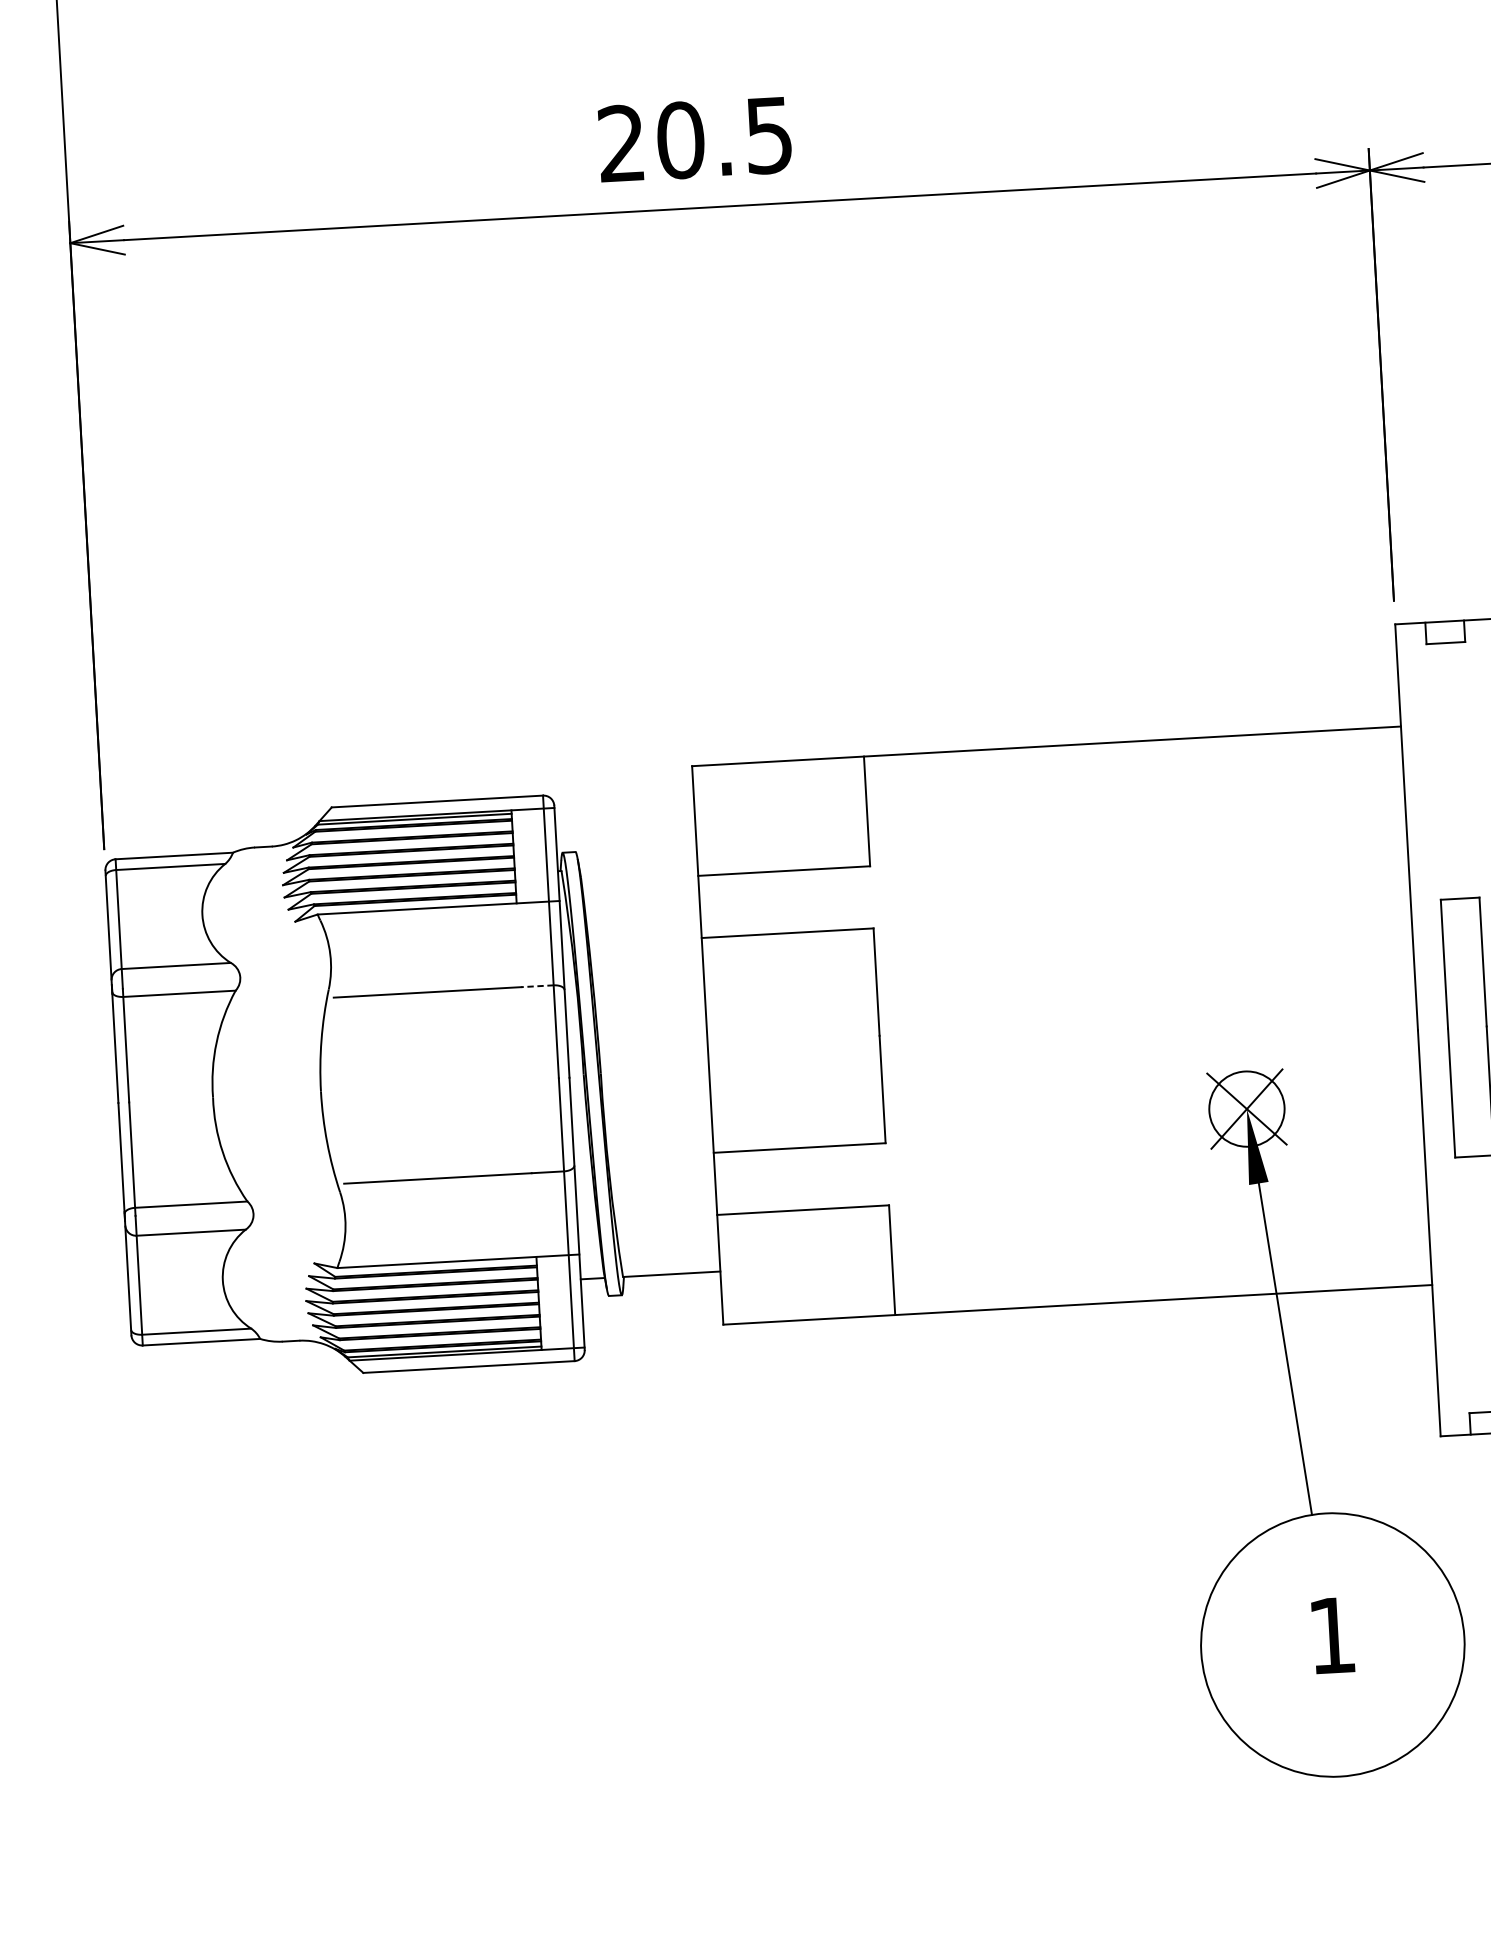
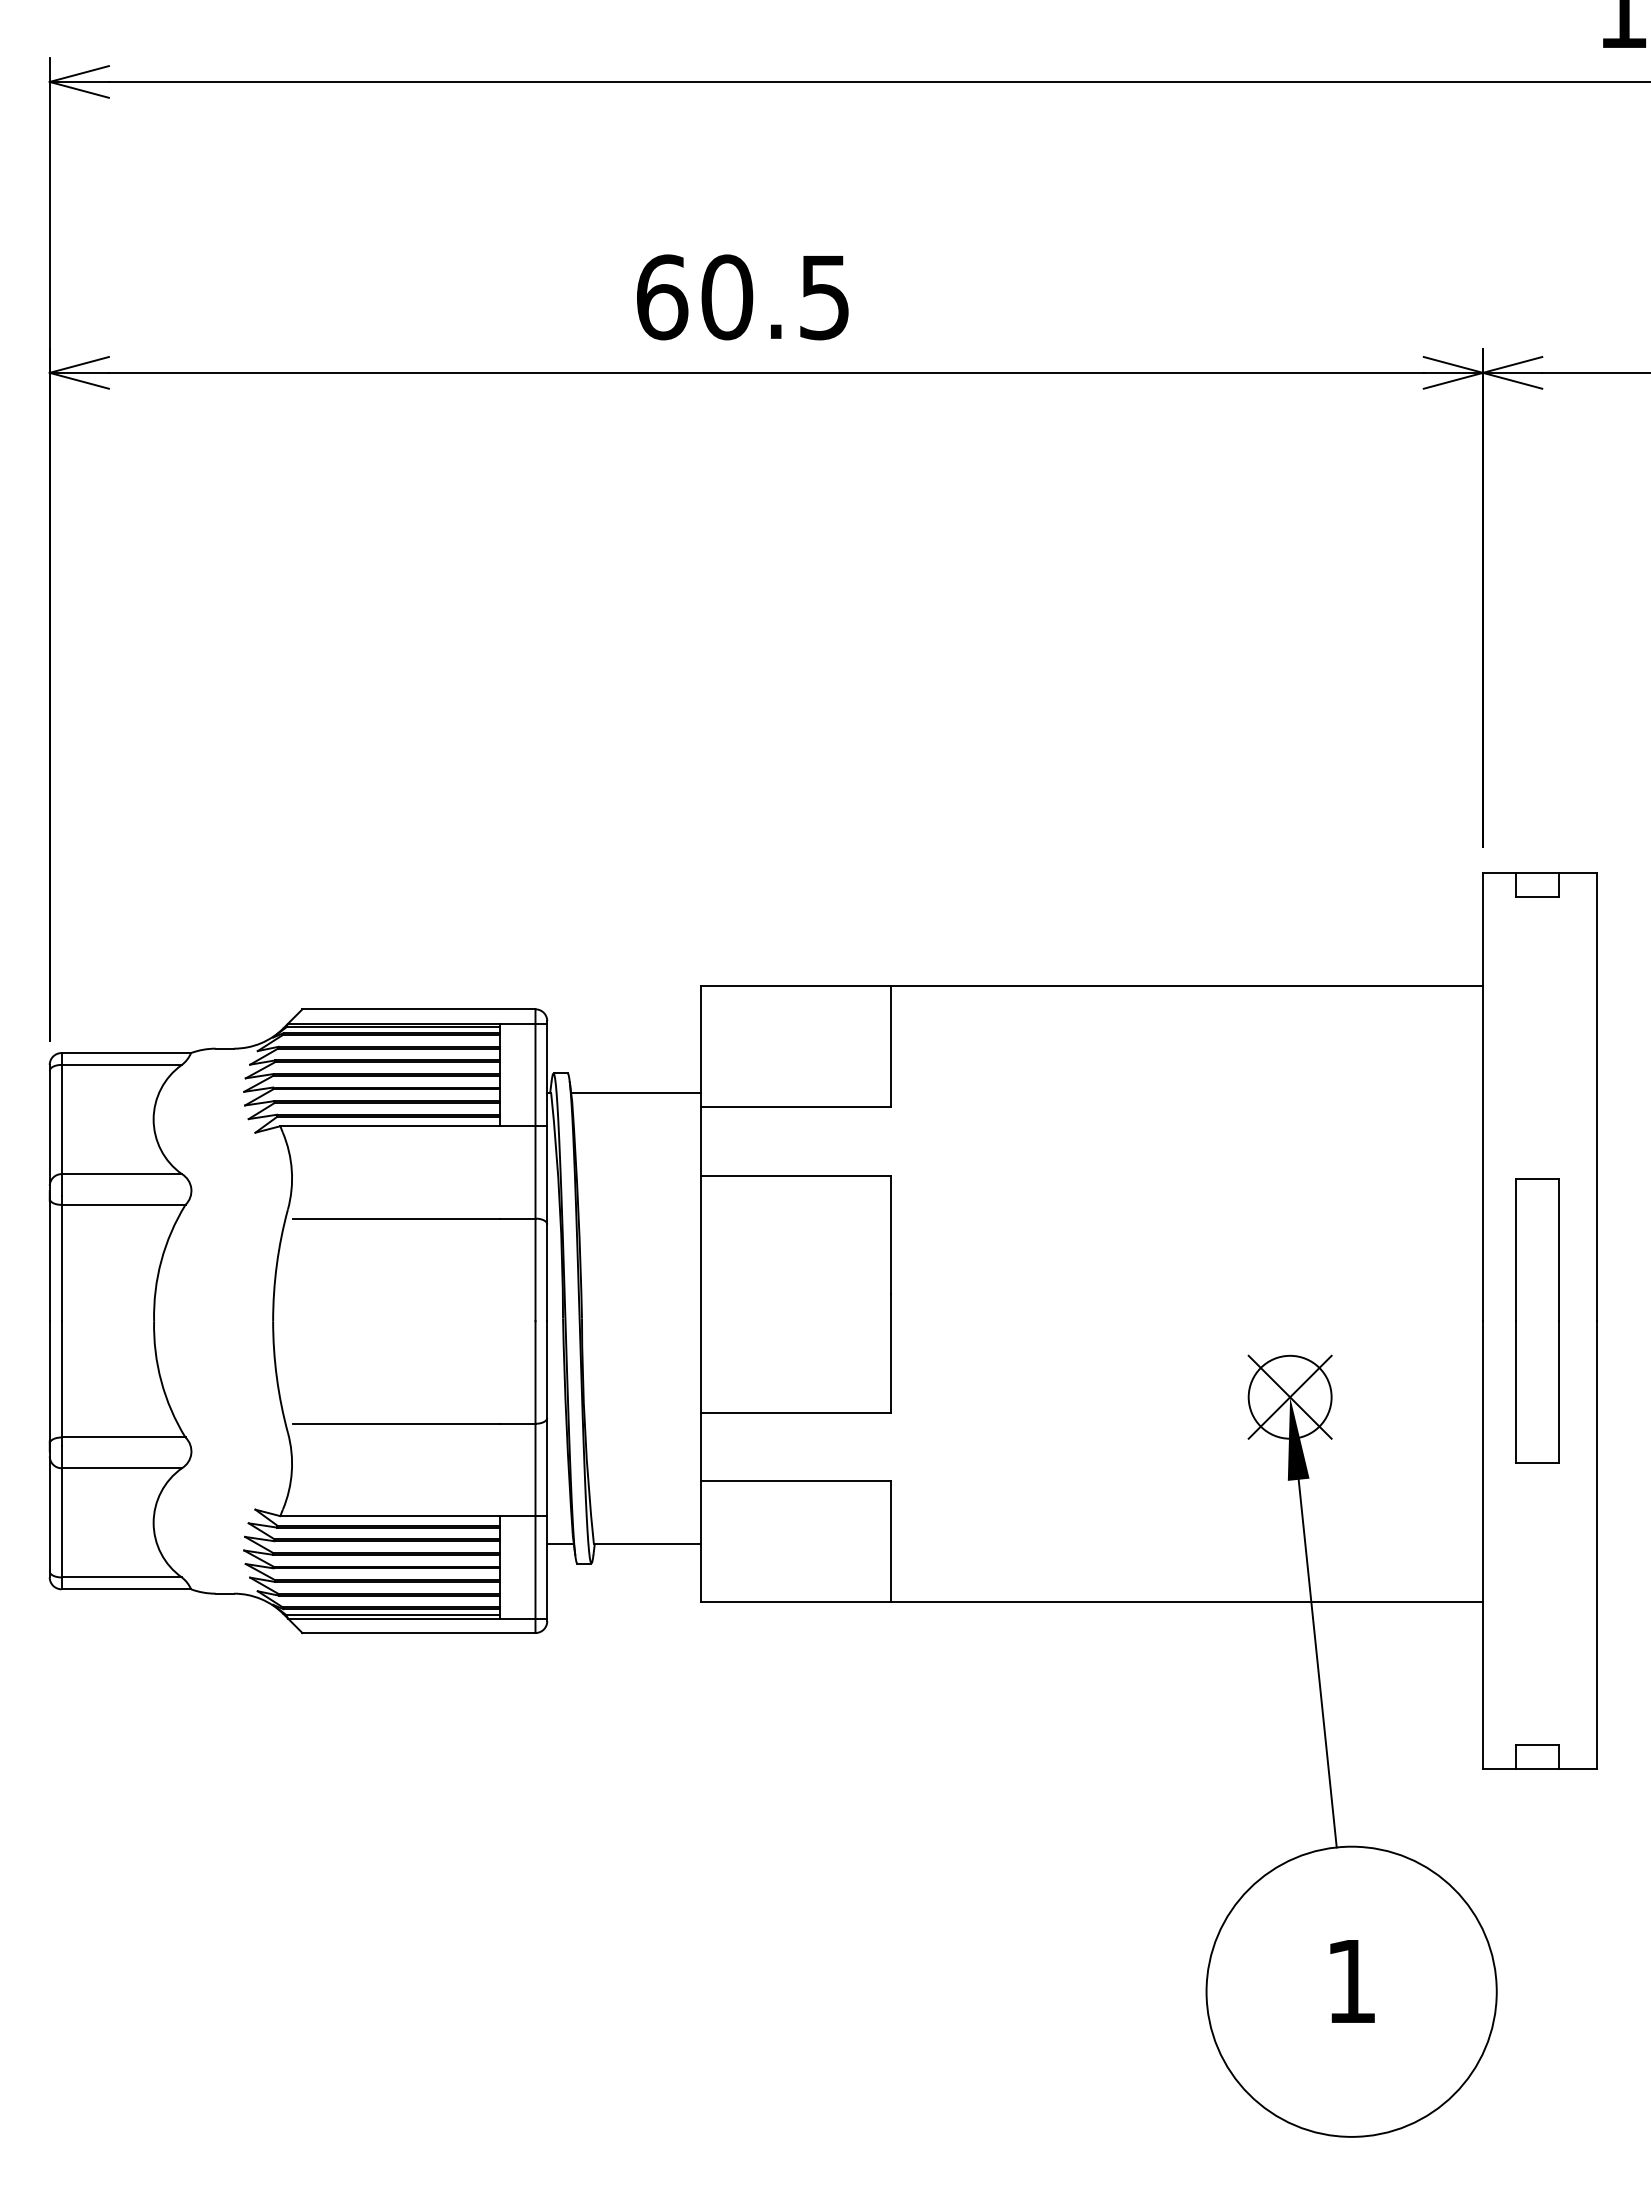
text: (622, 143) -> (662, 297), 20.5 -> 60.5
line: (638, 866) -> (636, 1093), added
line: (537, 986) -> (517, 1218), dashed -> solid

